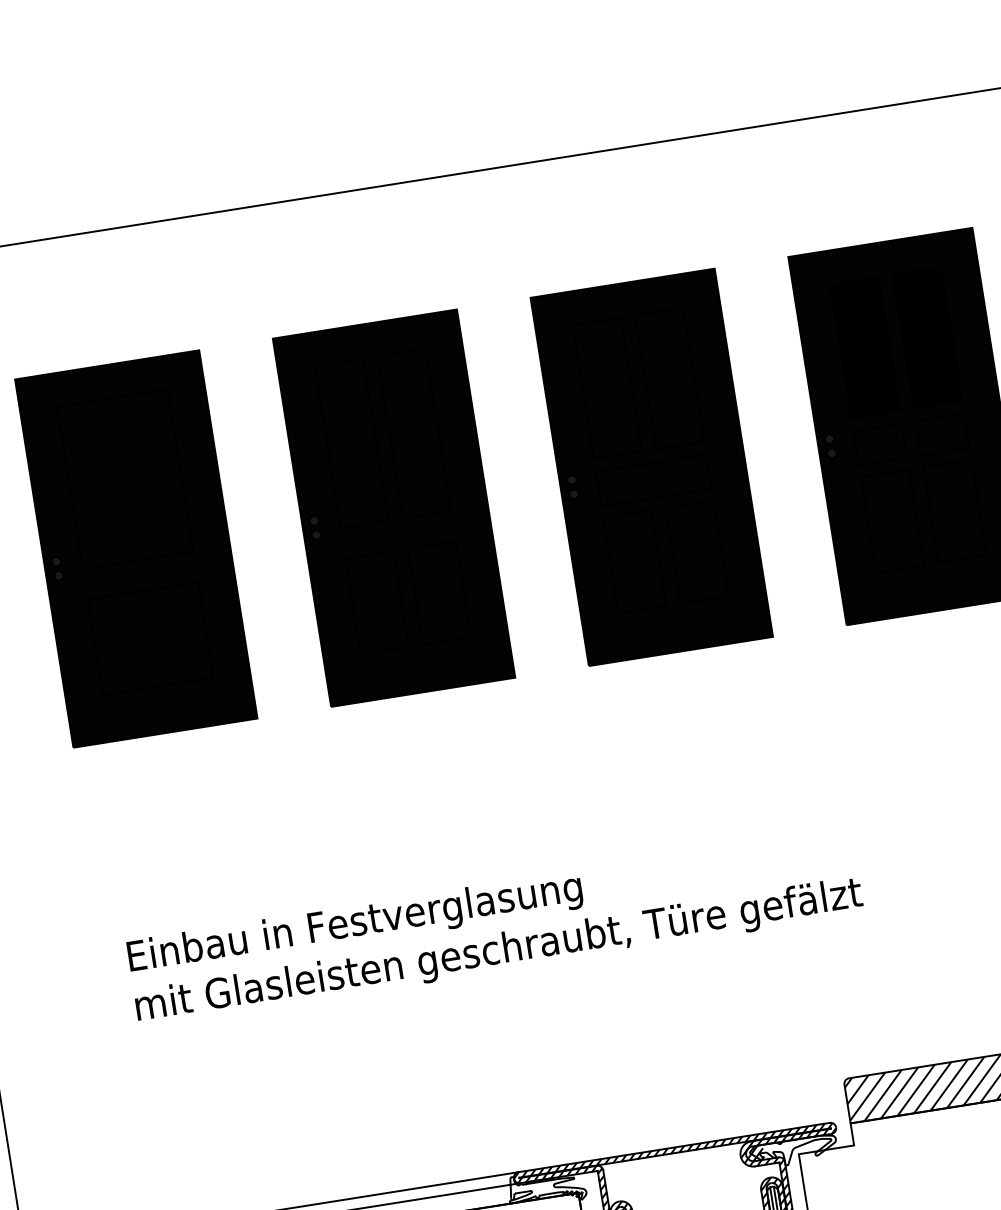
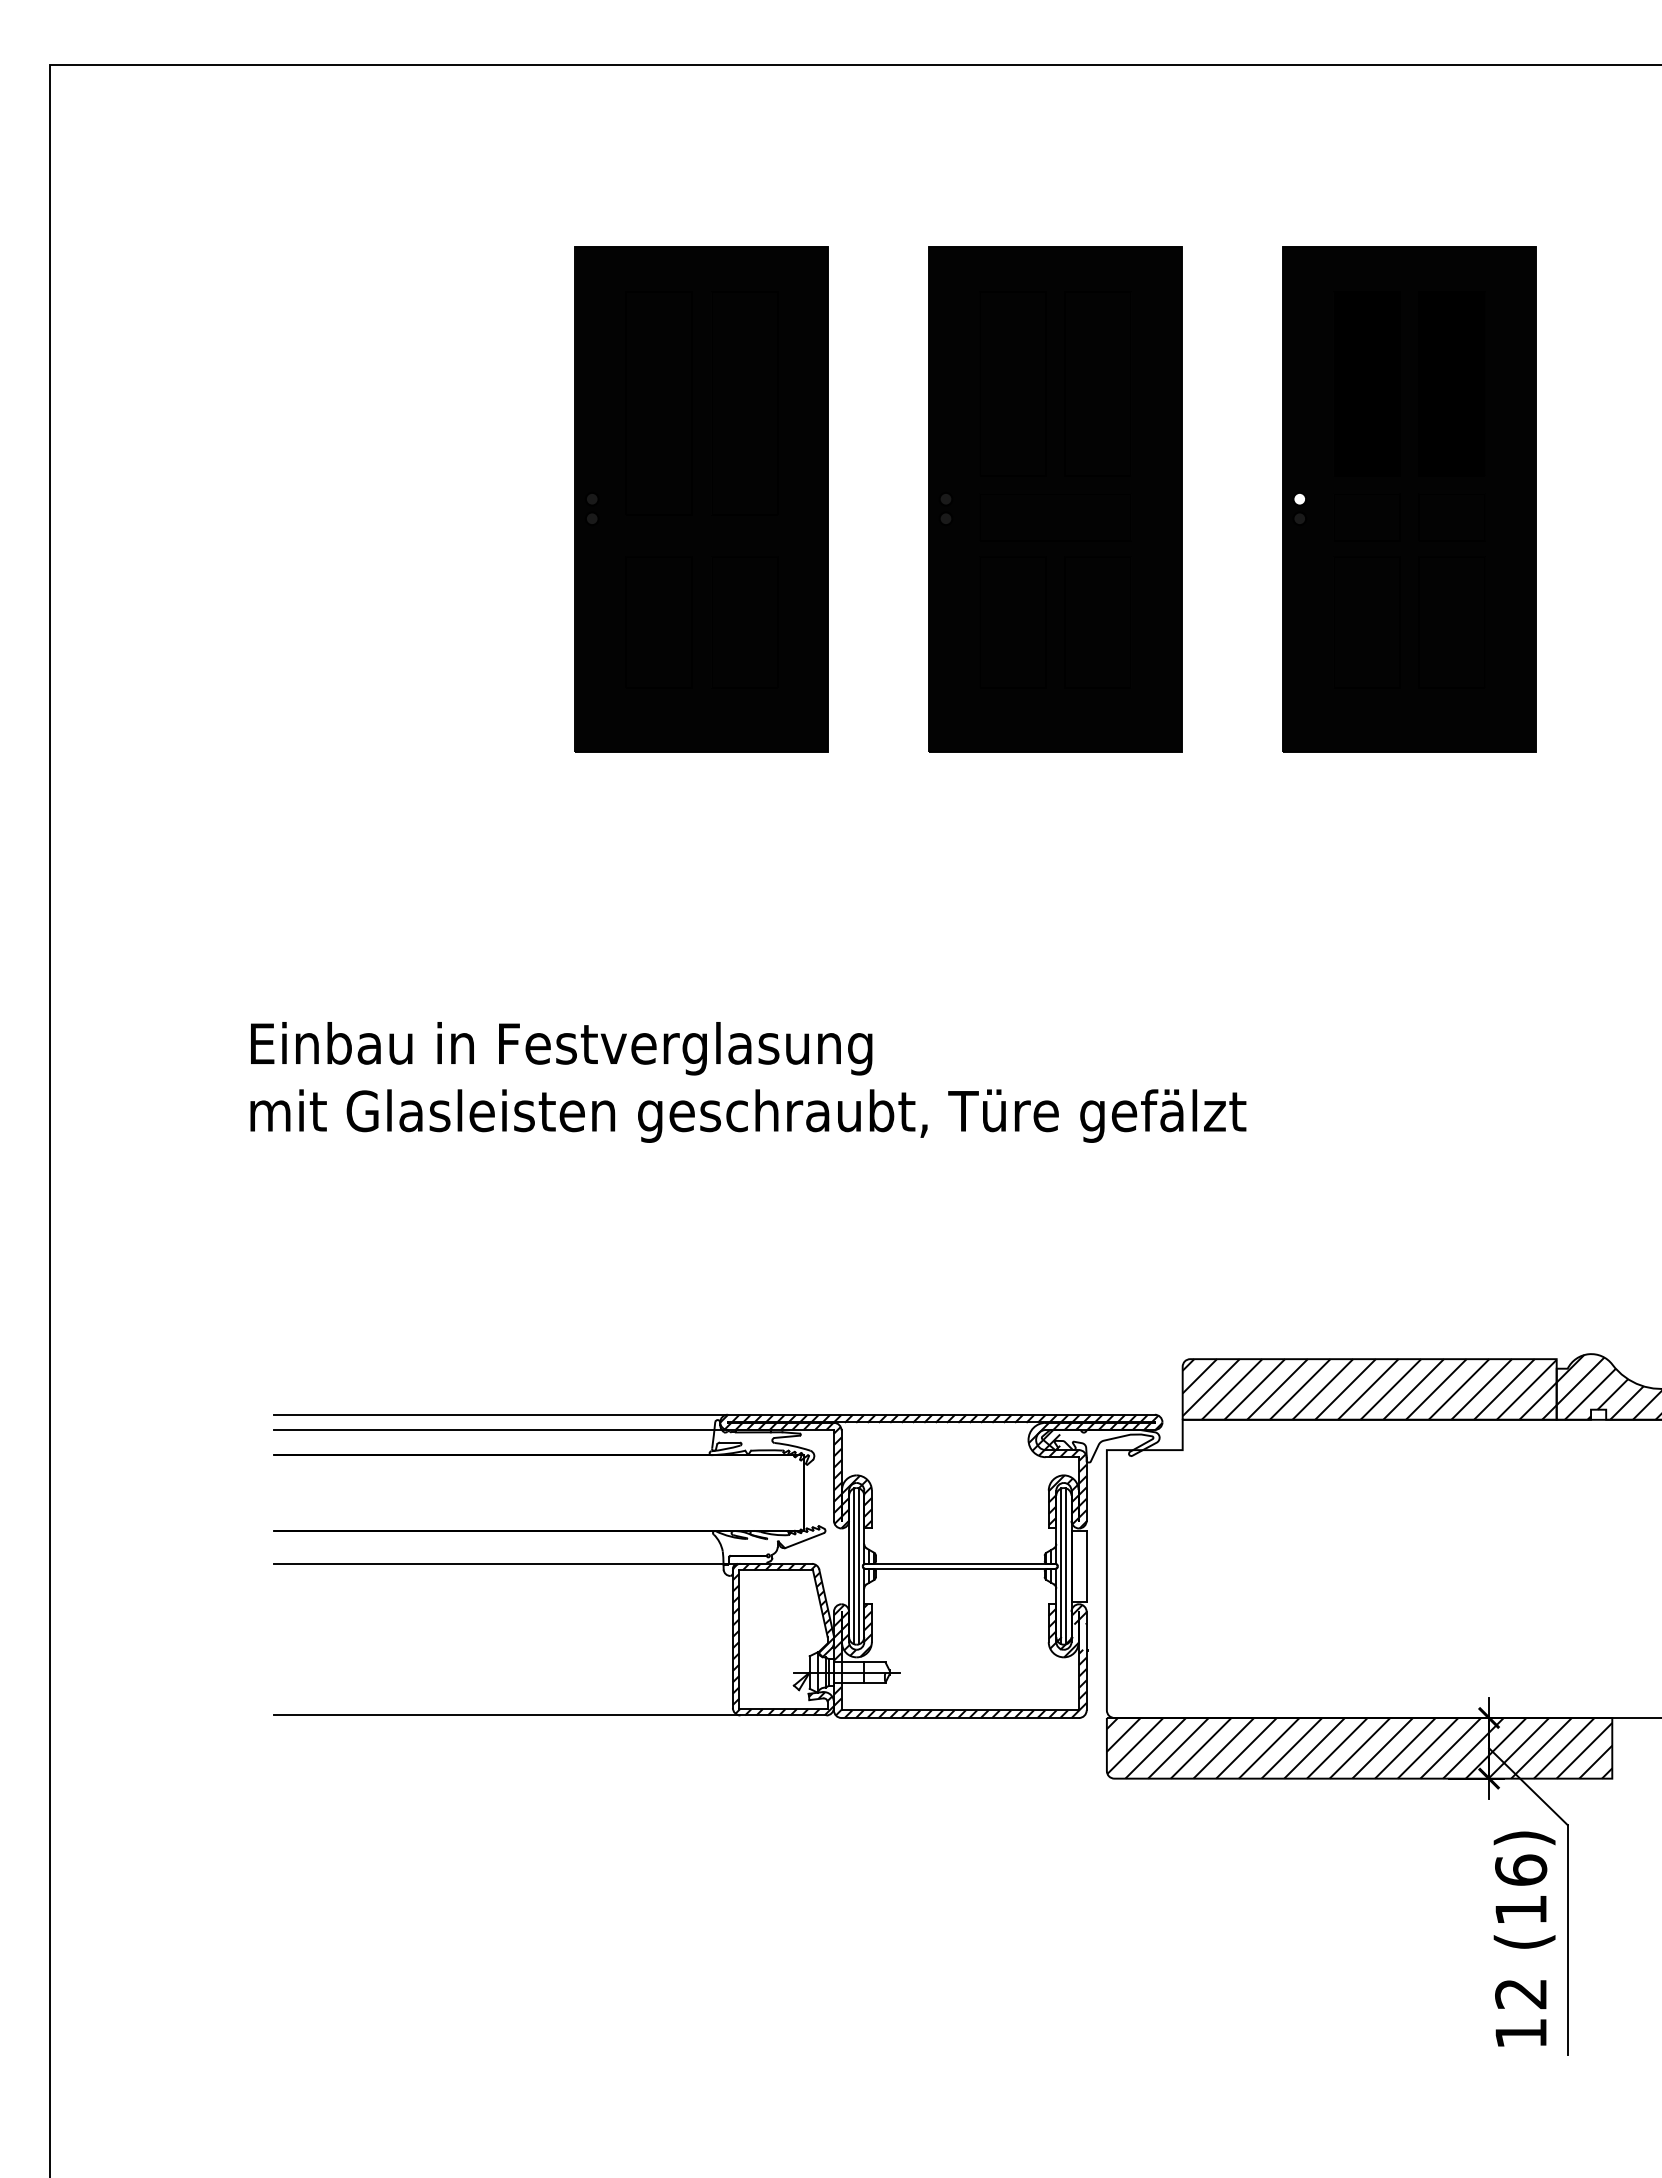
fill: (829, 438) -> (1299, 498), removed
part: (135, 549) -> (347, 499), removed

